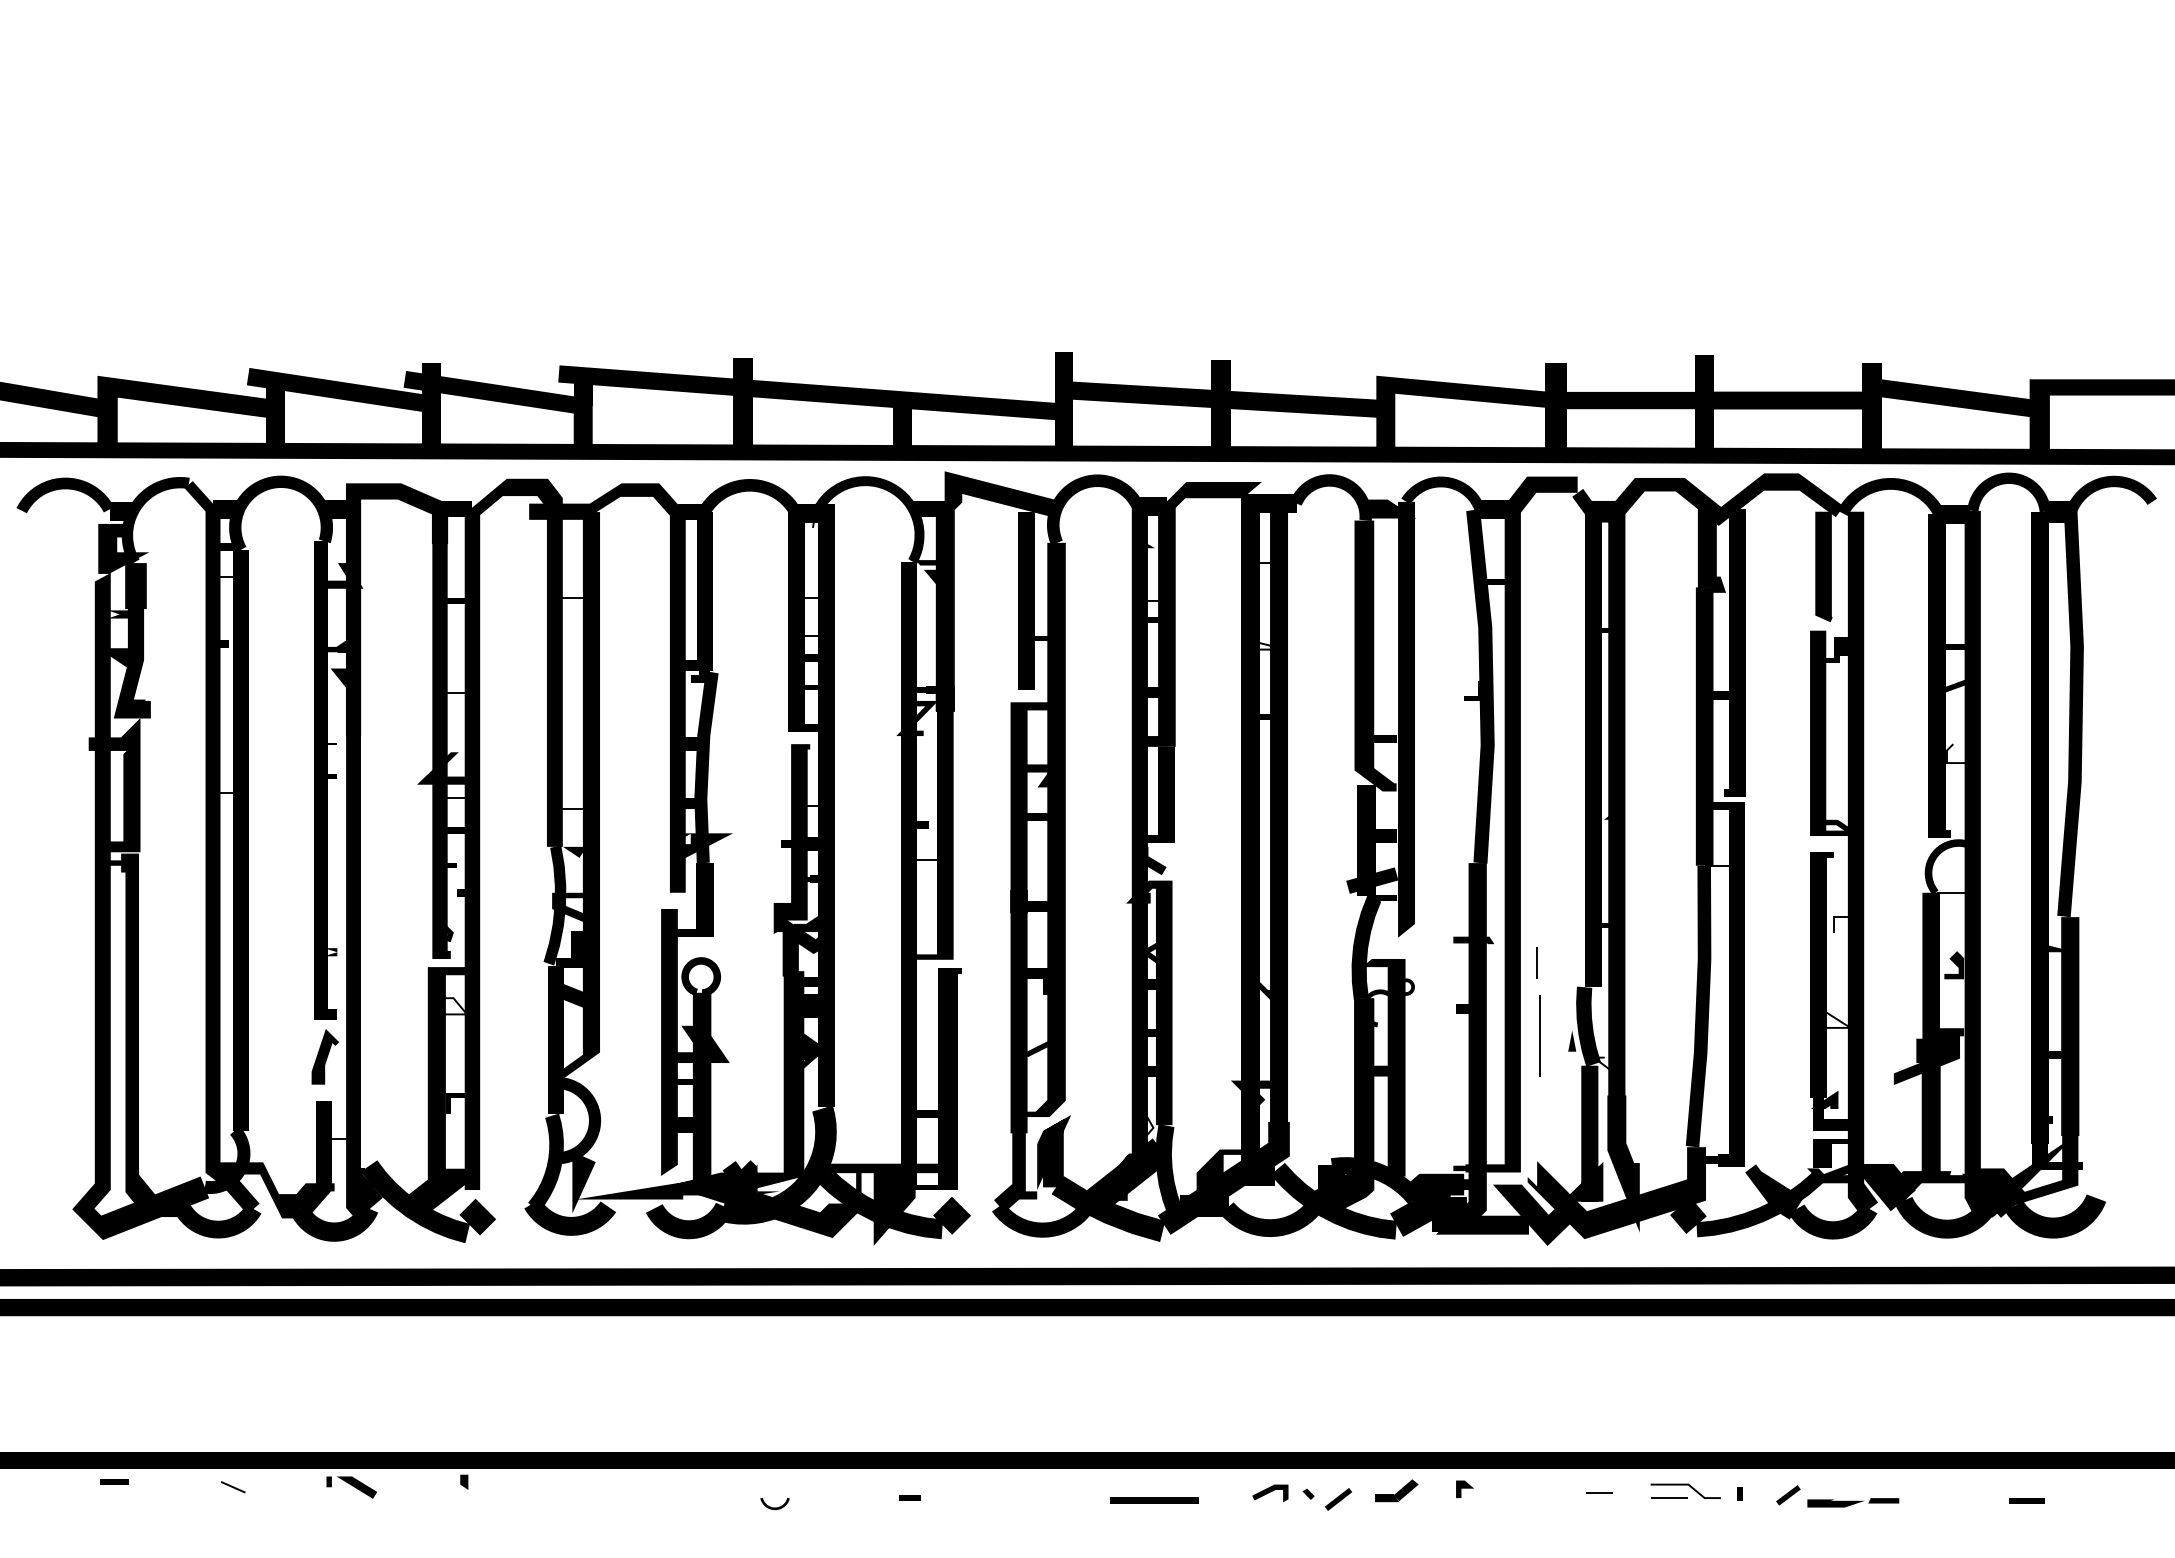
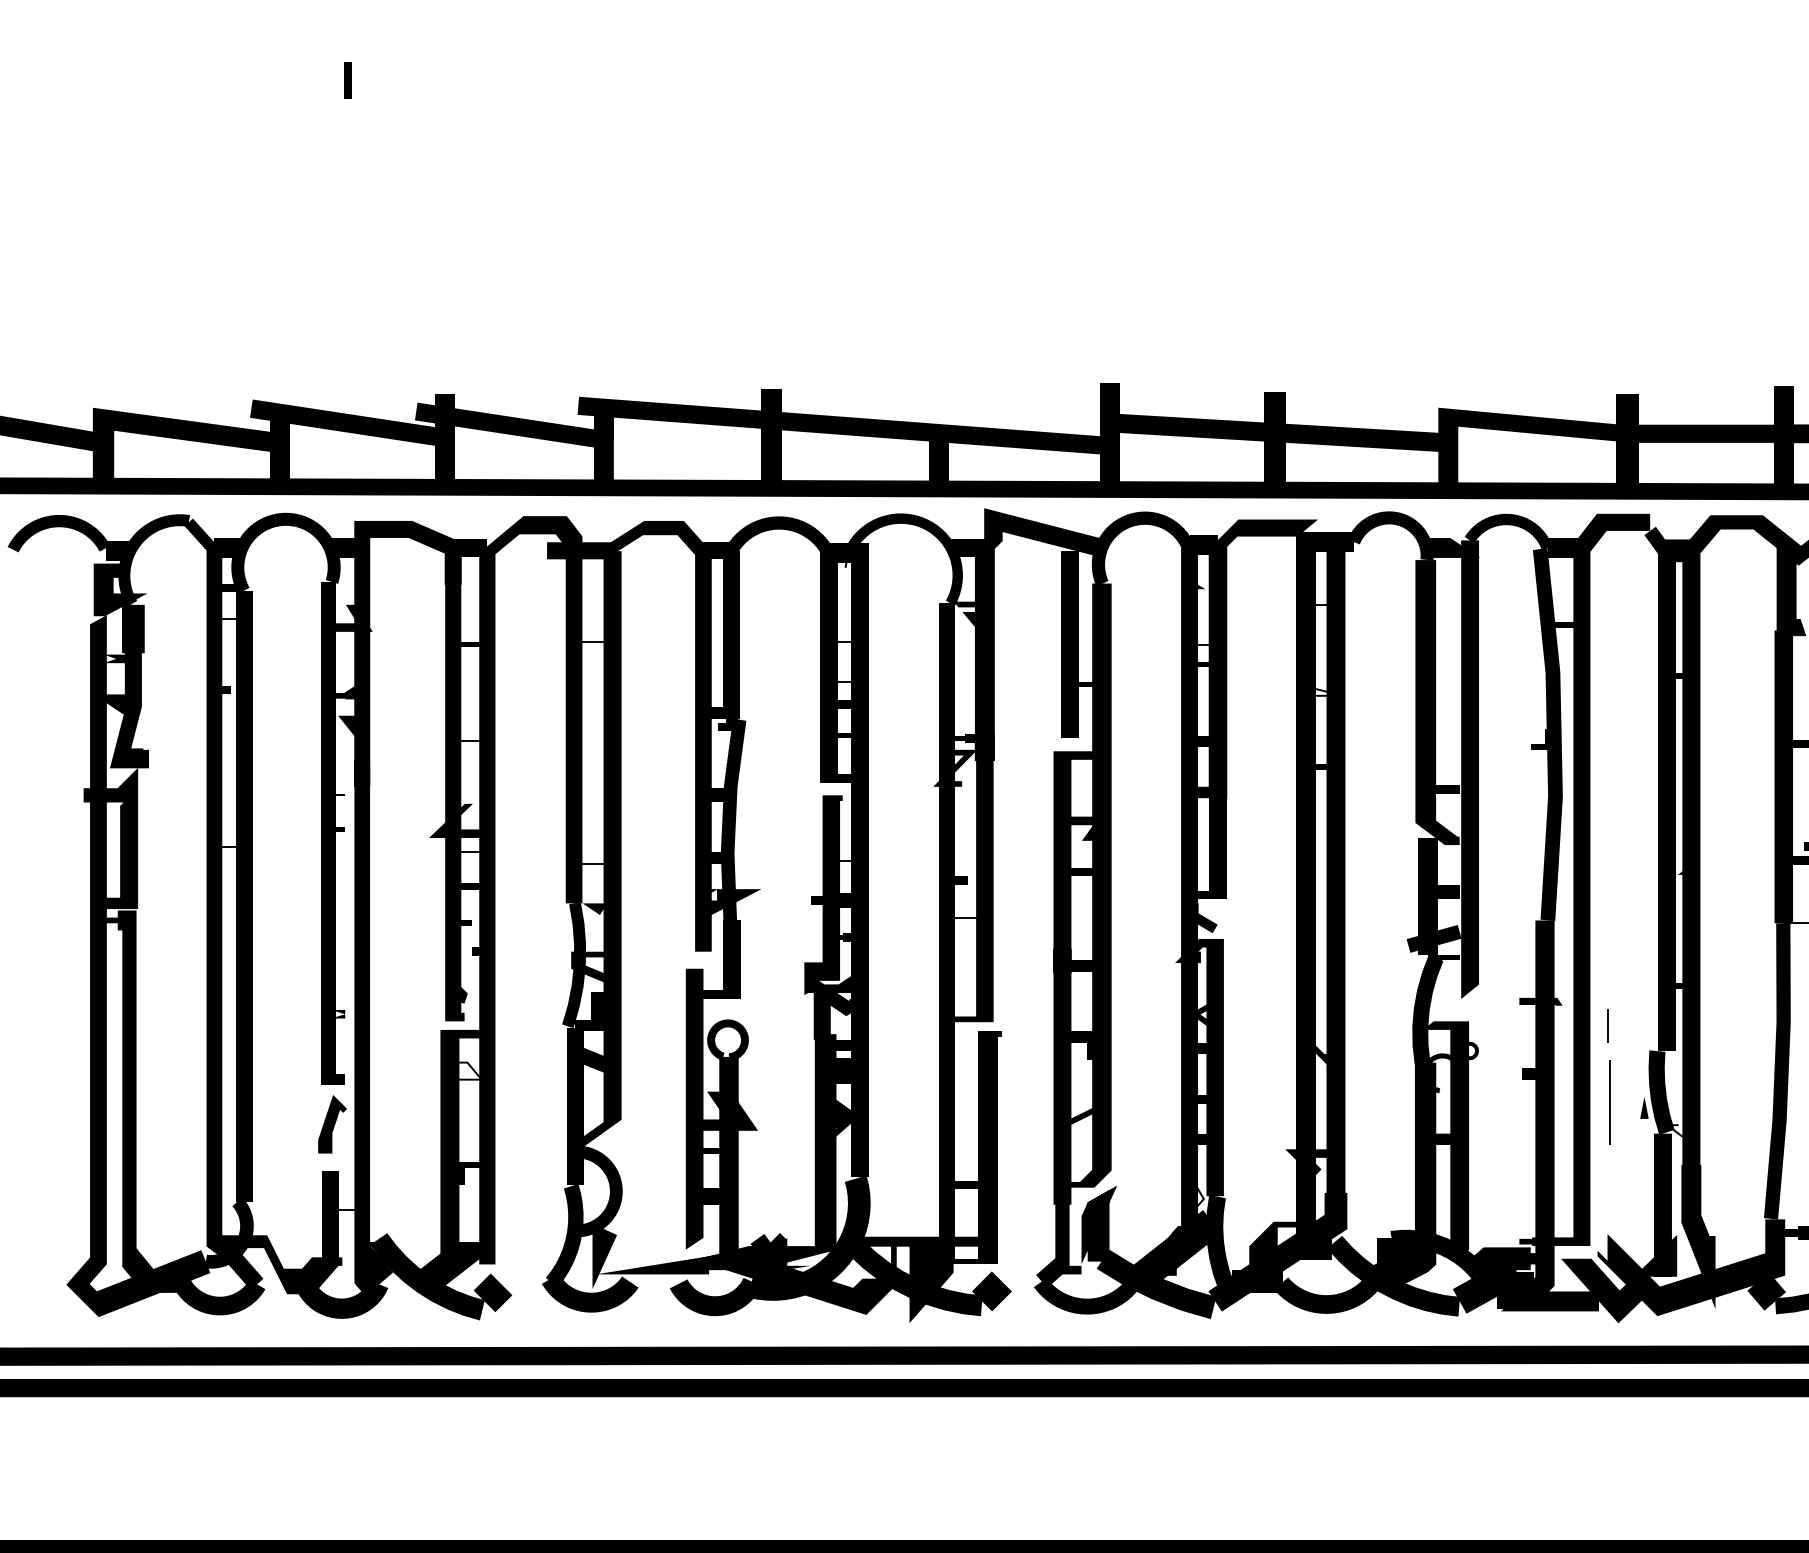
line: (339, 64) -> (347, 80), added

